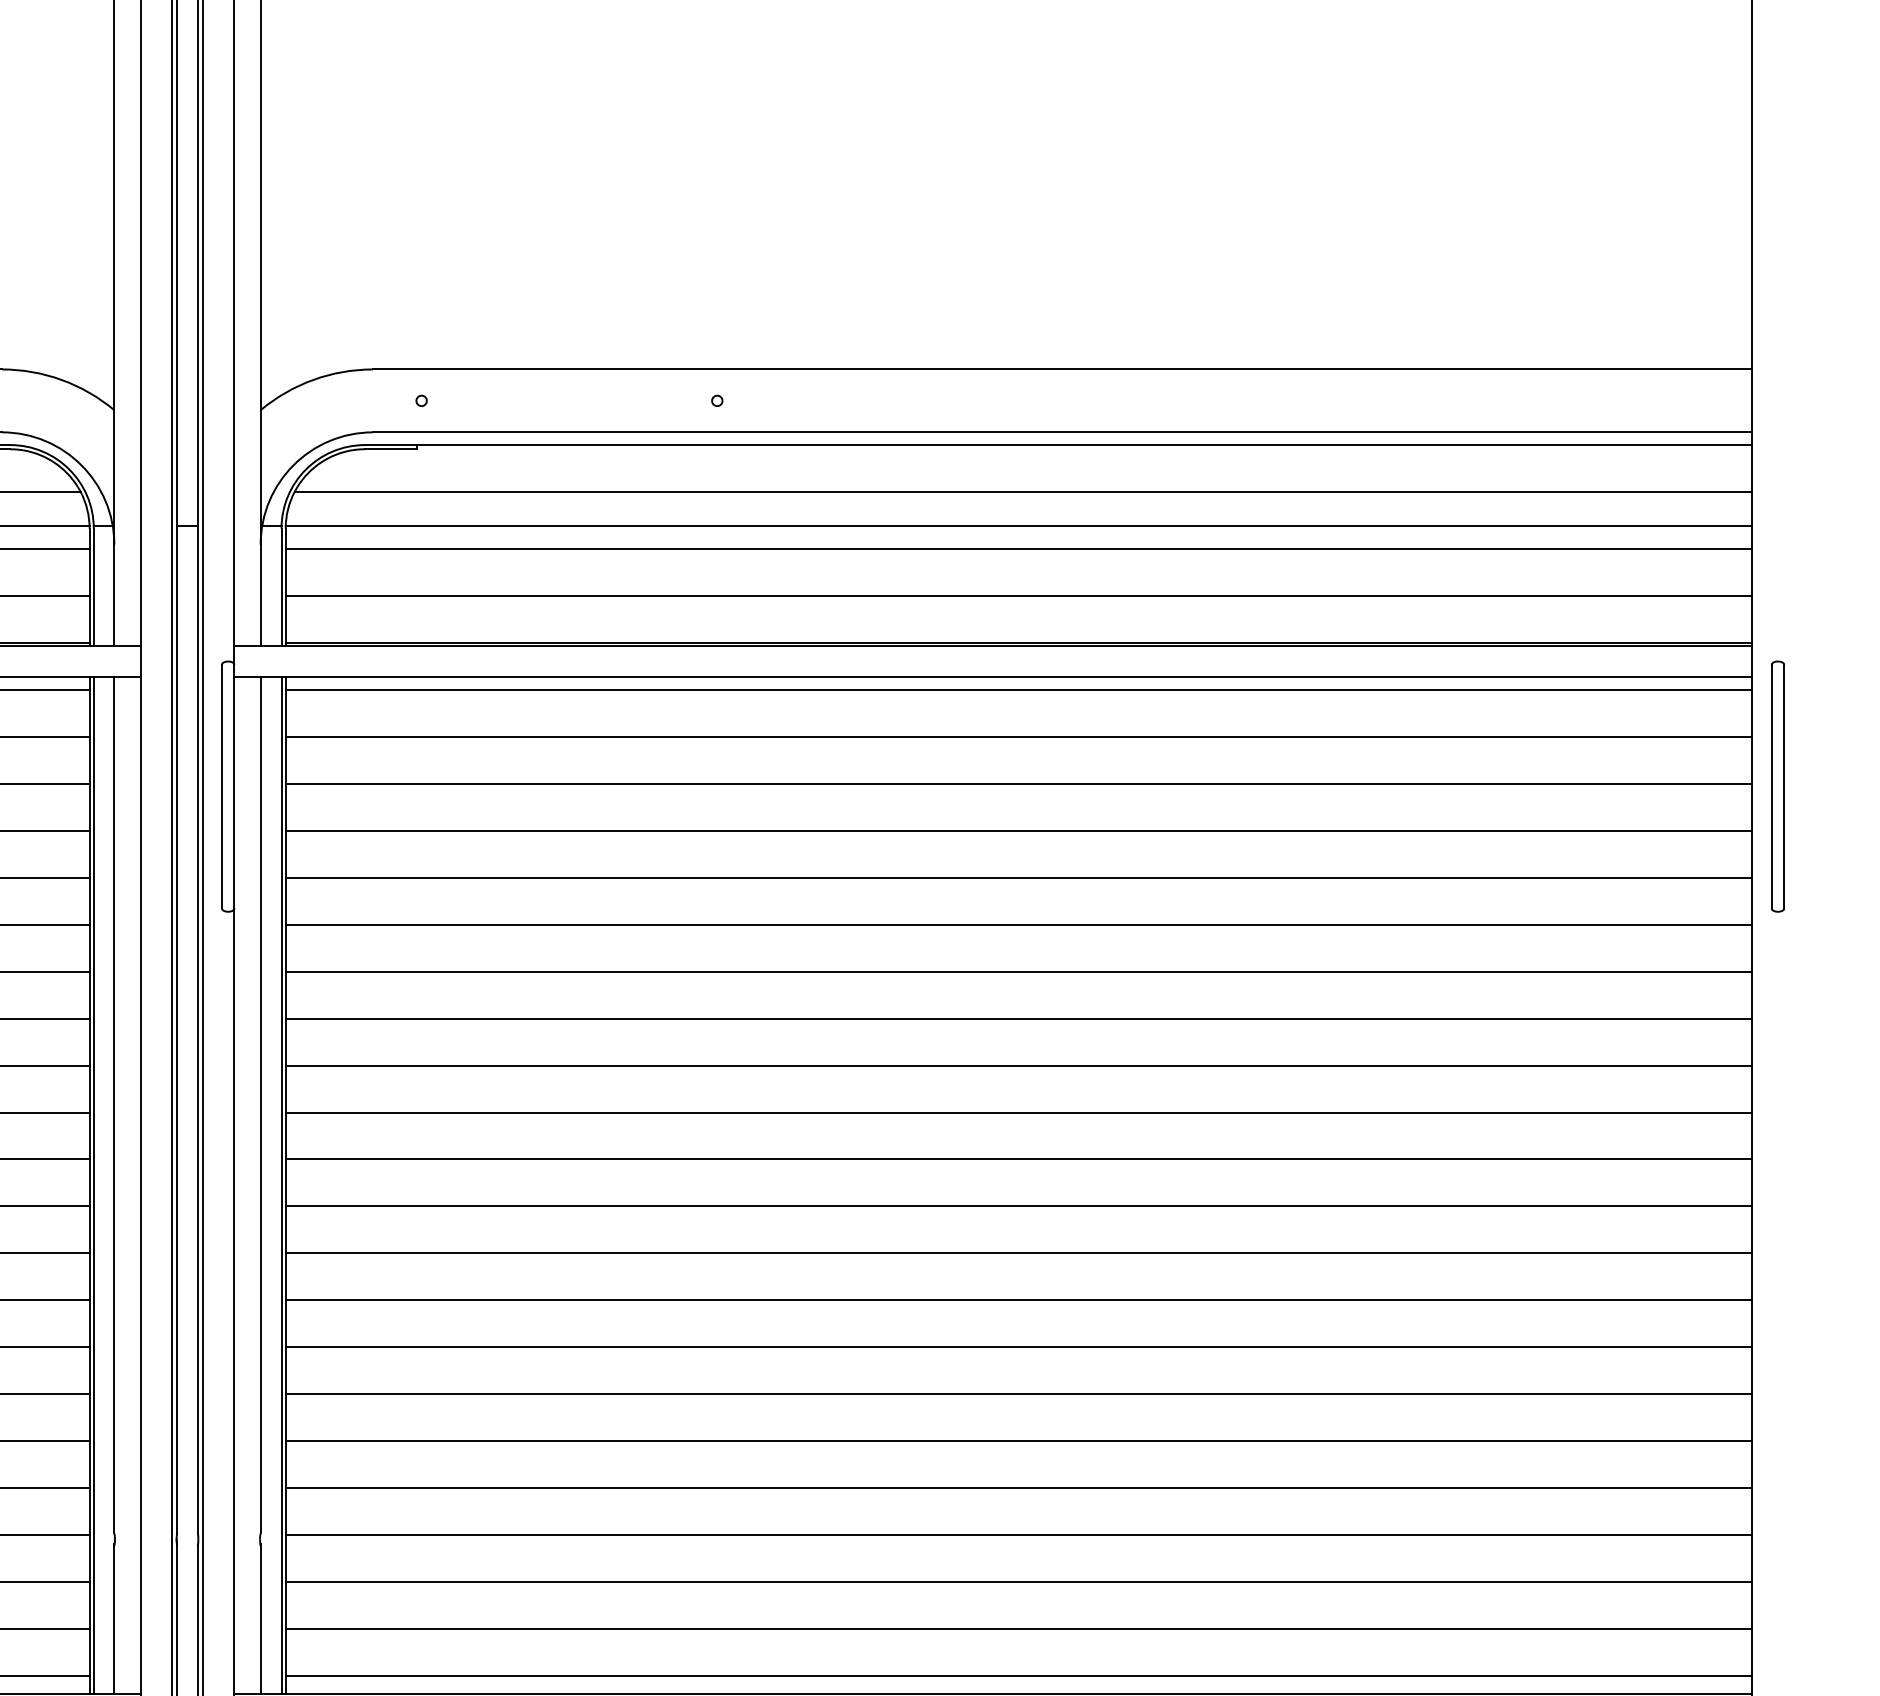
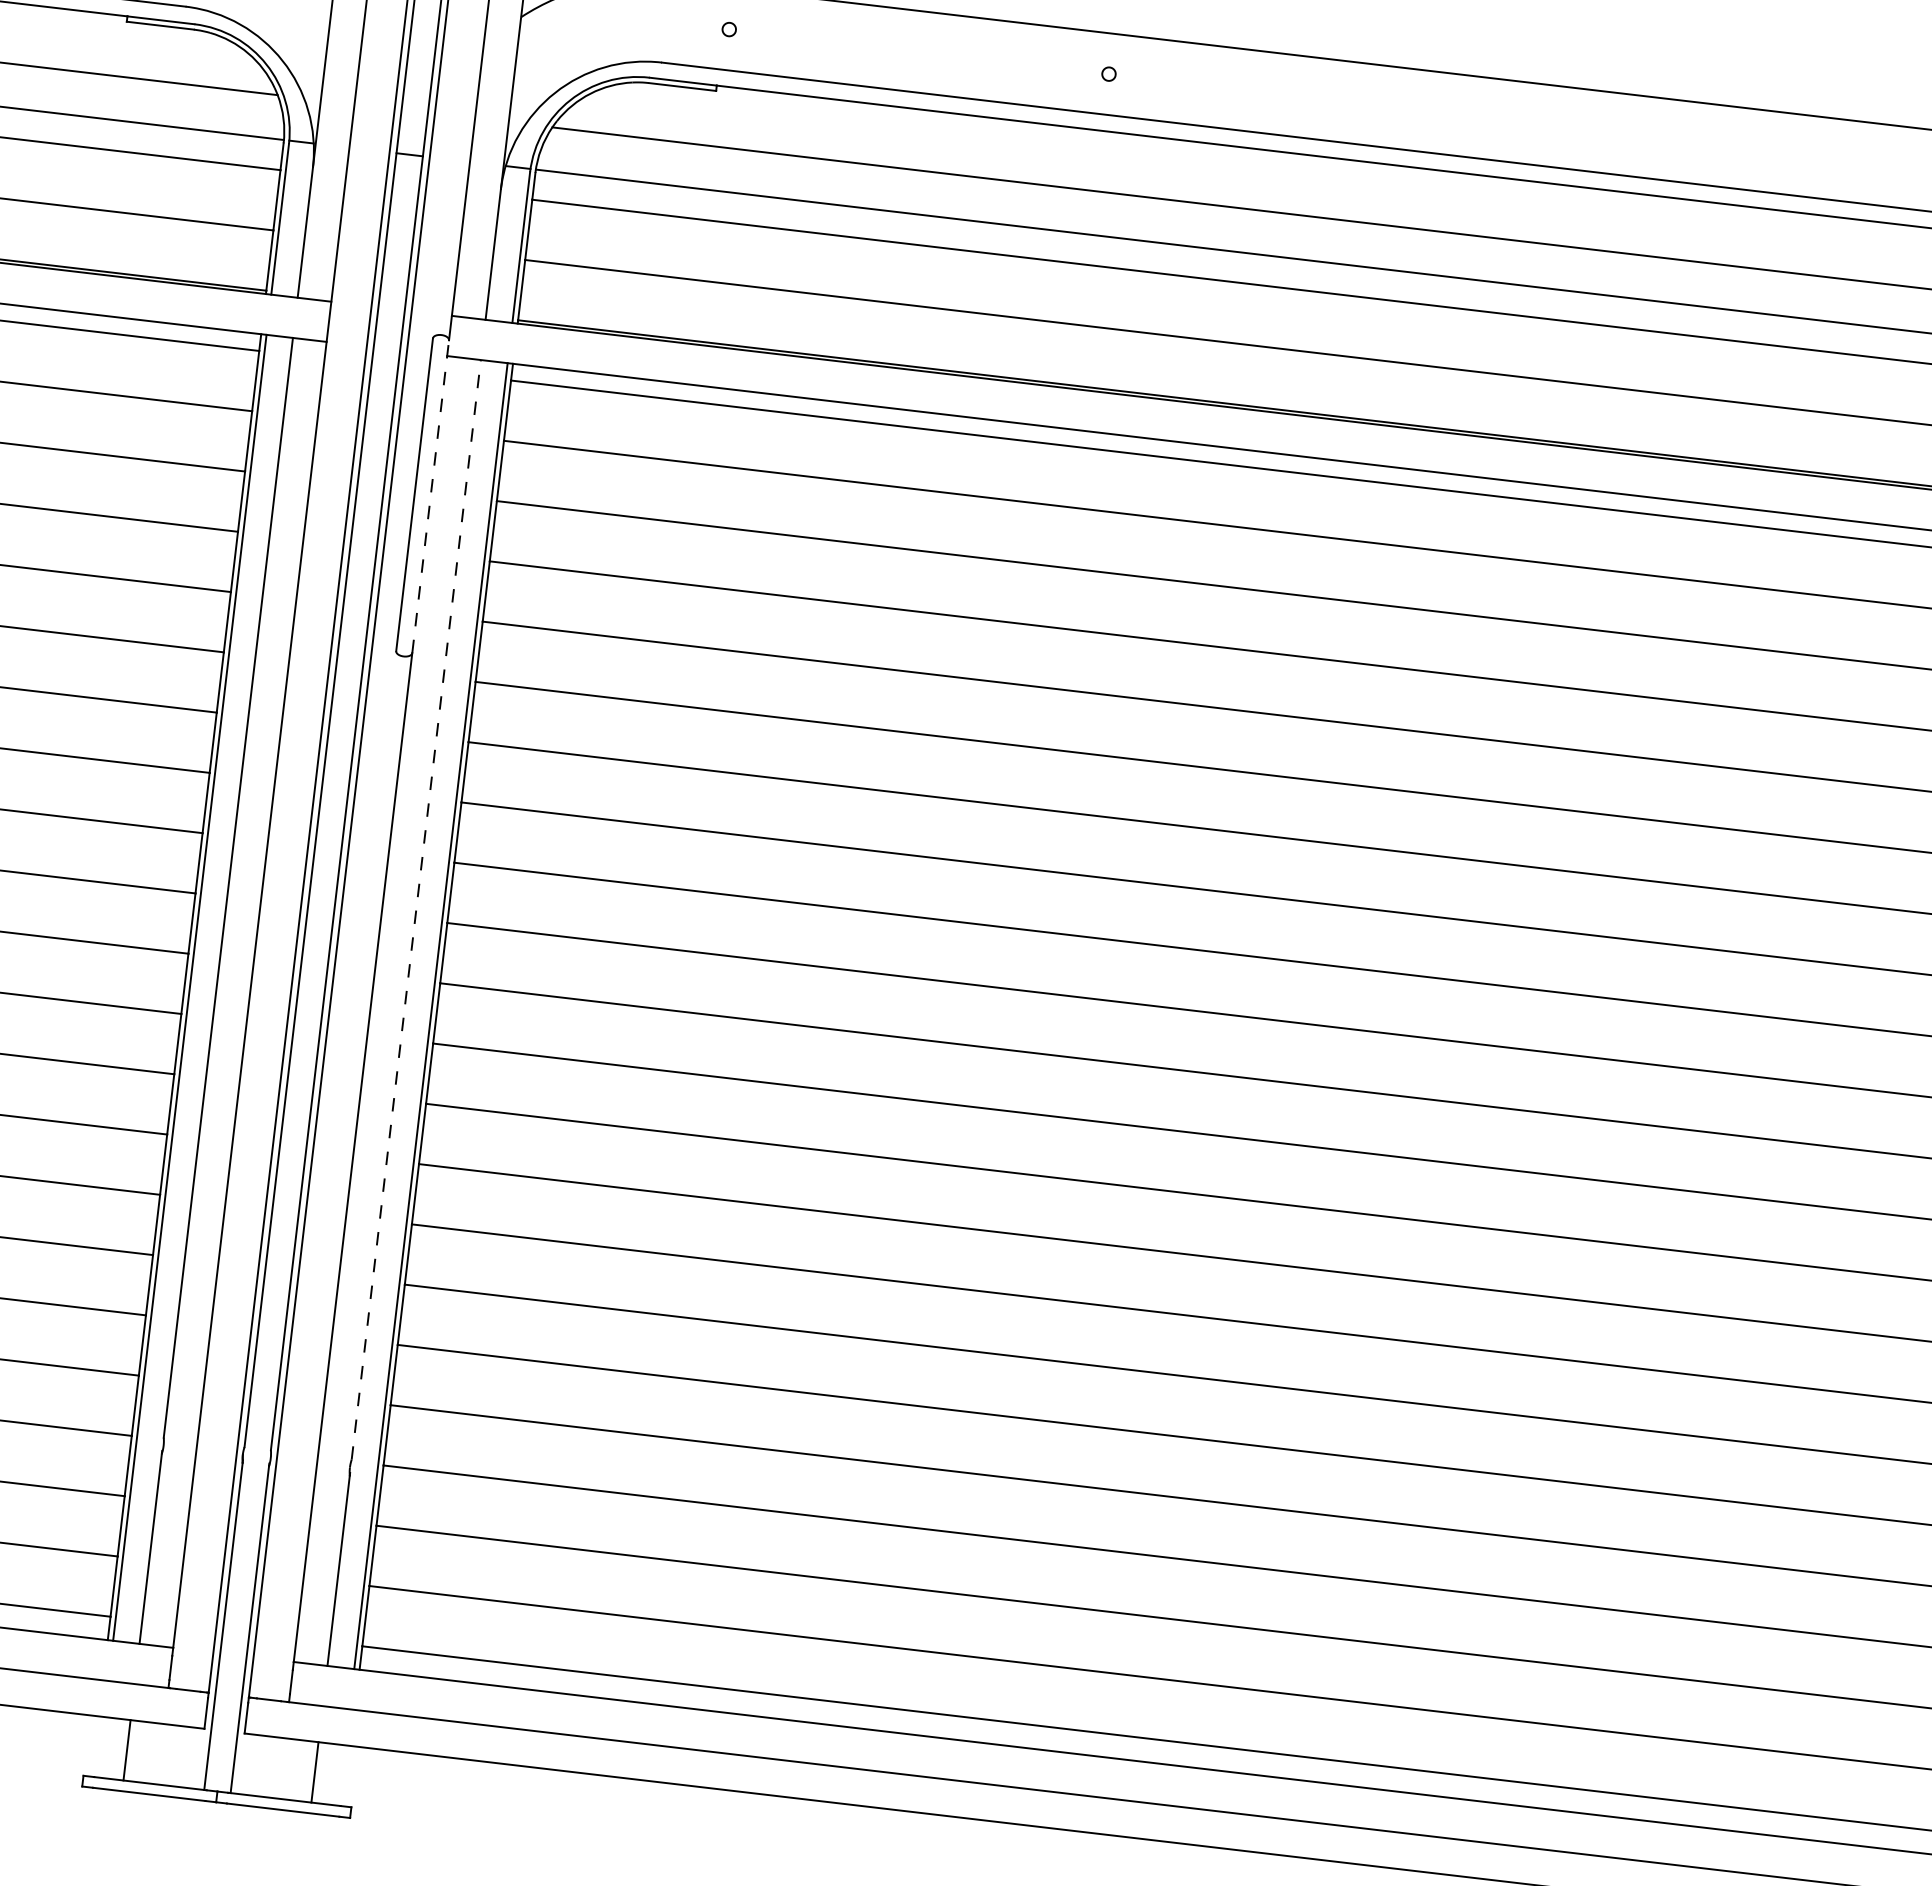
line: (234, 786) -> (430, 496), solid -> dashed
line: (260, 1104) -> (416, 908), solid -> dashed

